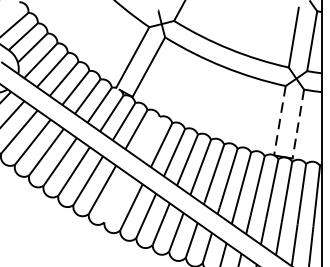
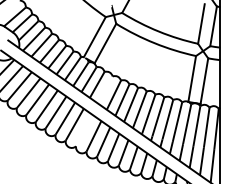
line: (280, 121) -> (192, 79), dashed -> solid
line: (298, 124) -> (204, 81), dashed -> solid

